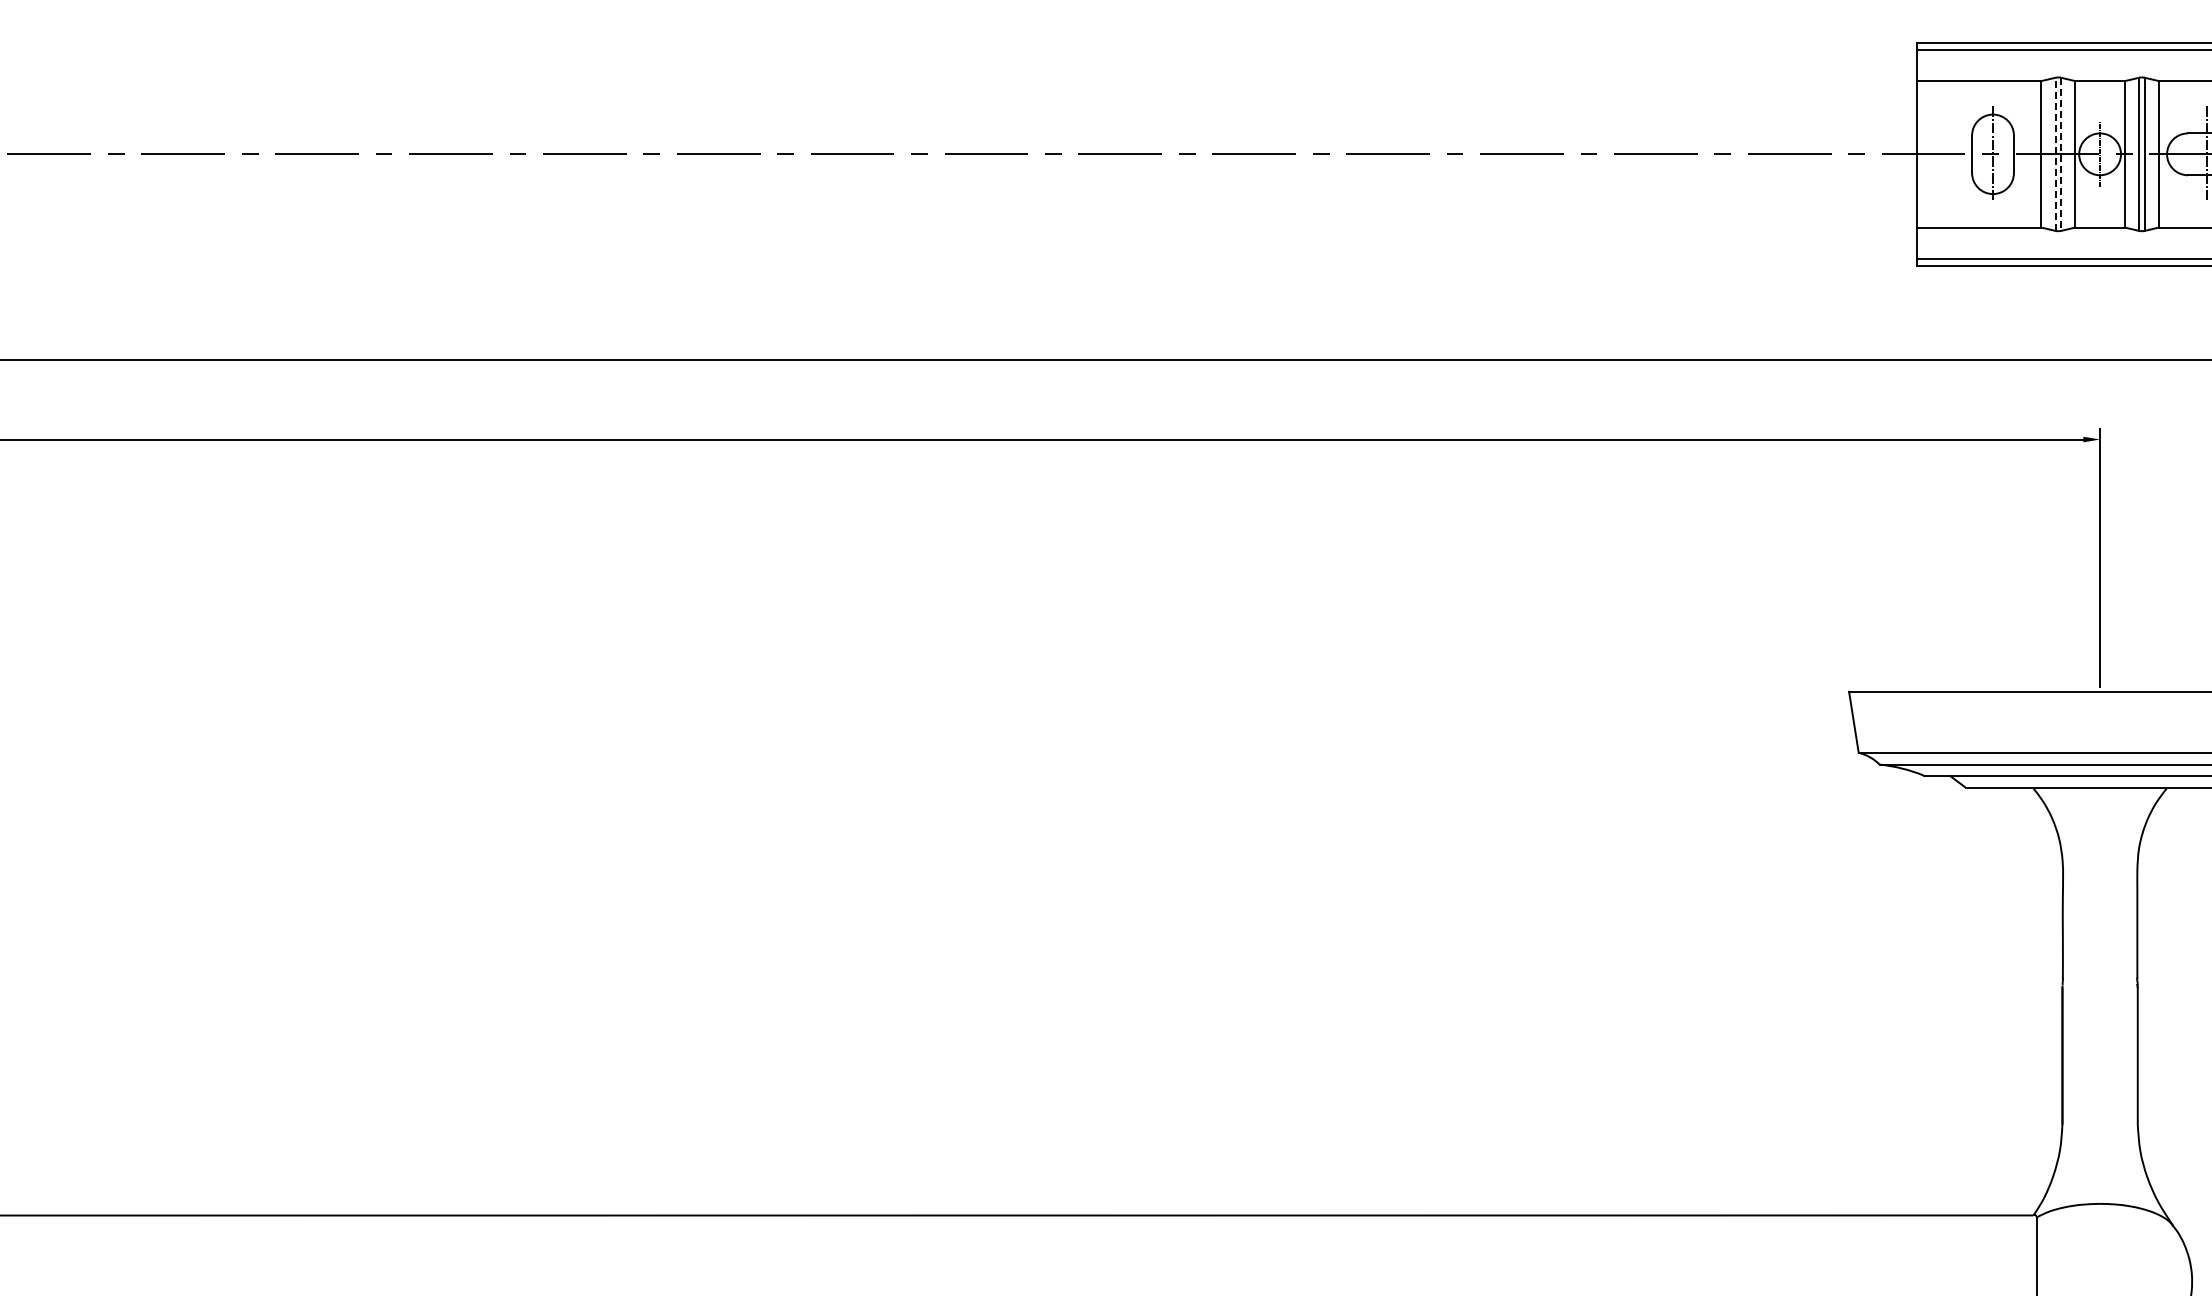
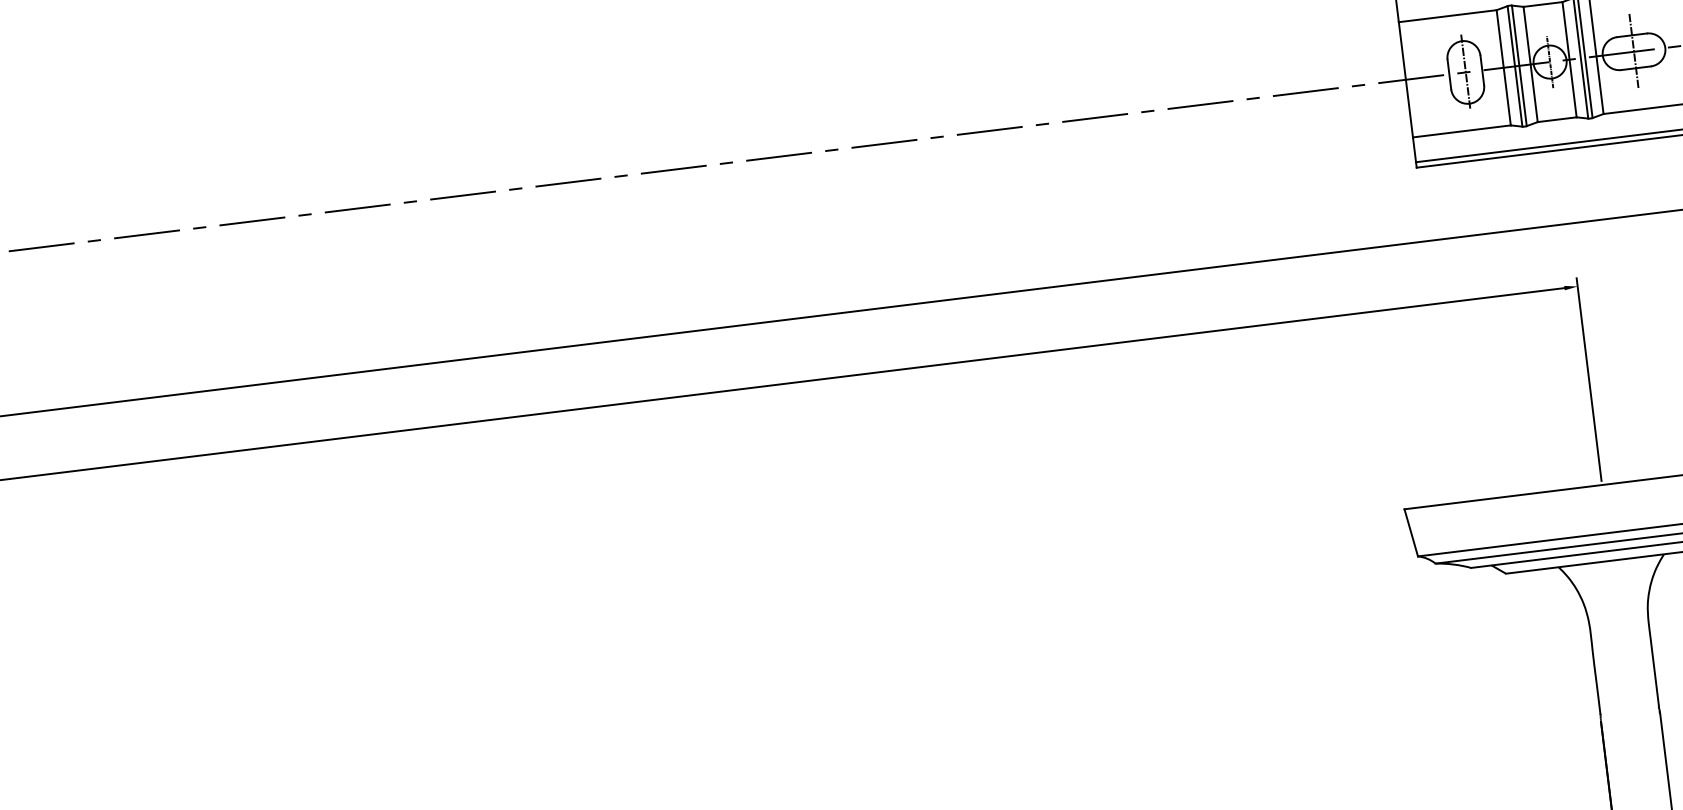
line: (2055, 154) -> (1515, 66), dashed -> solid
line: (2061, 154) -> (1519, 65), dashed -> solid

